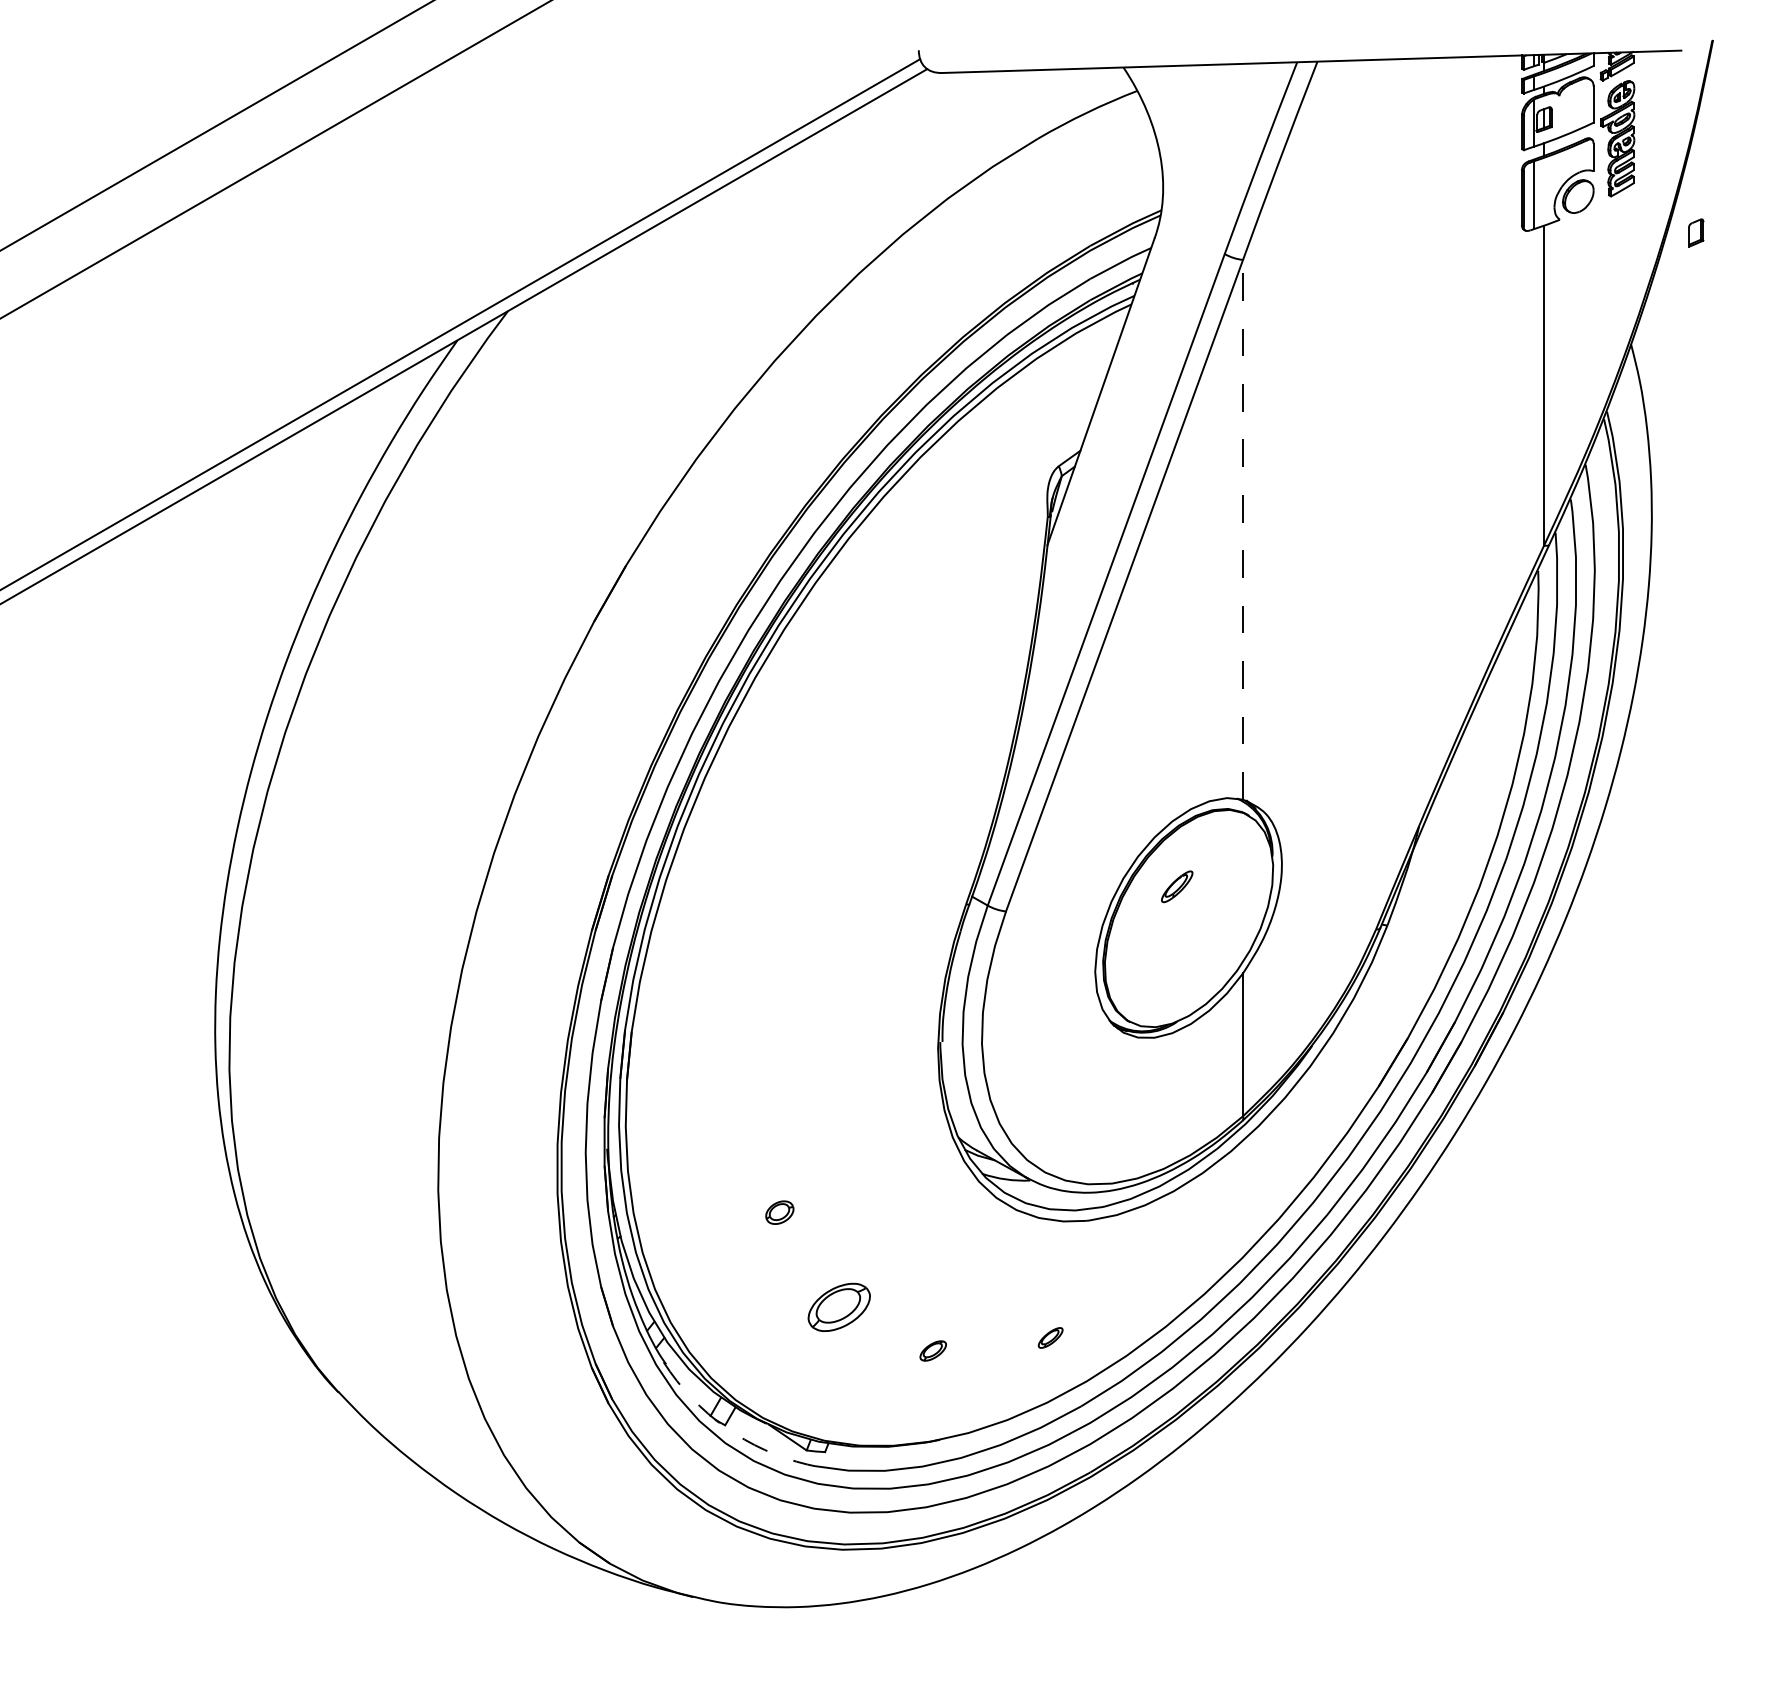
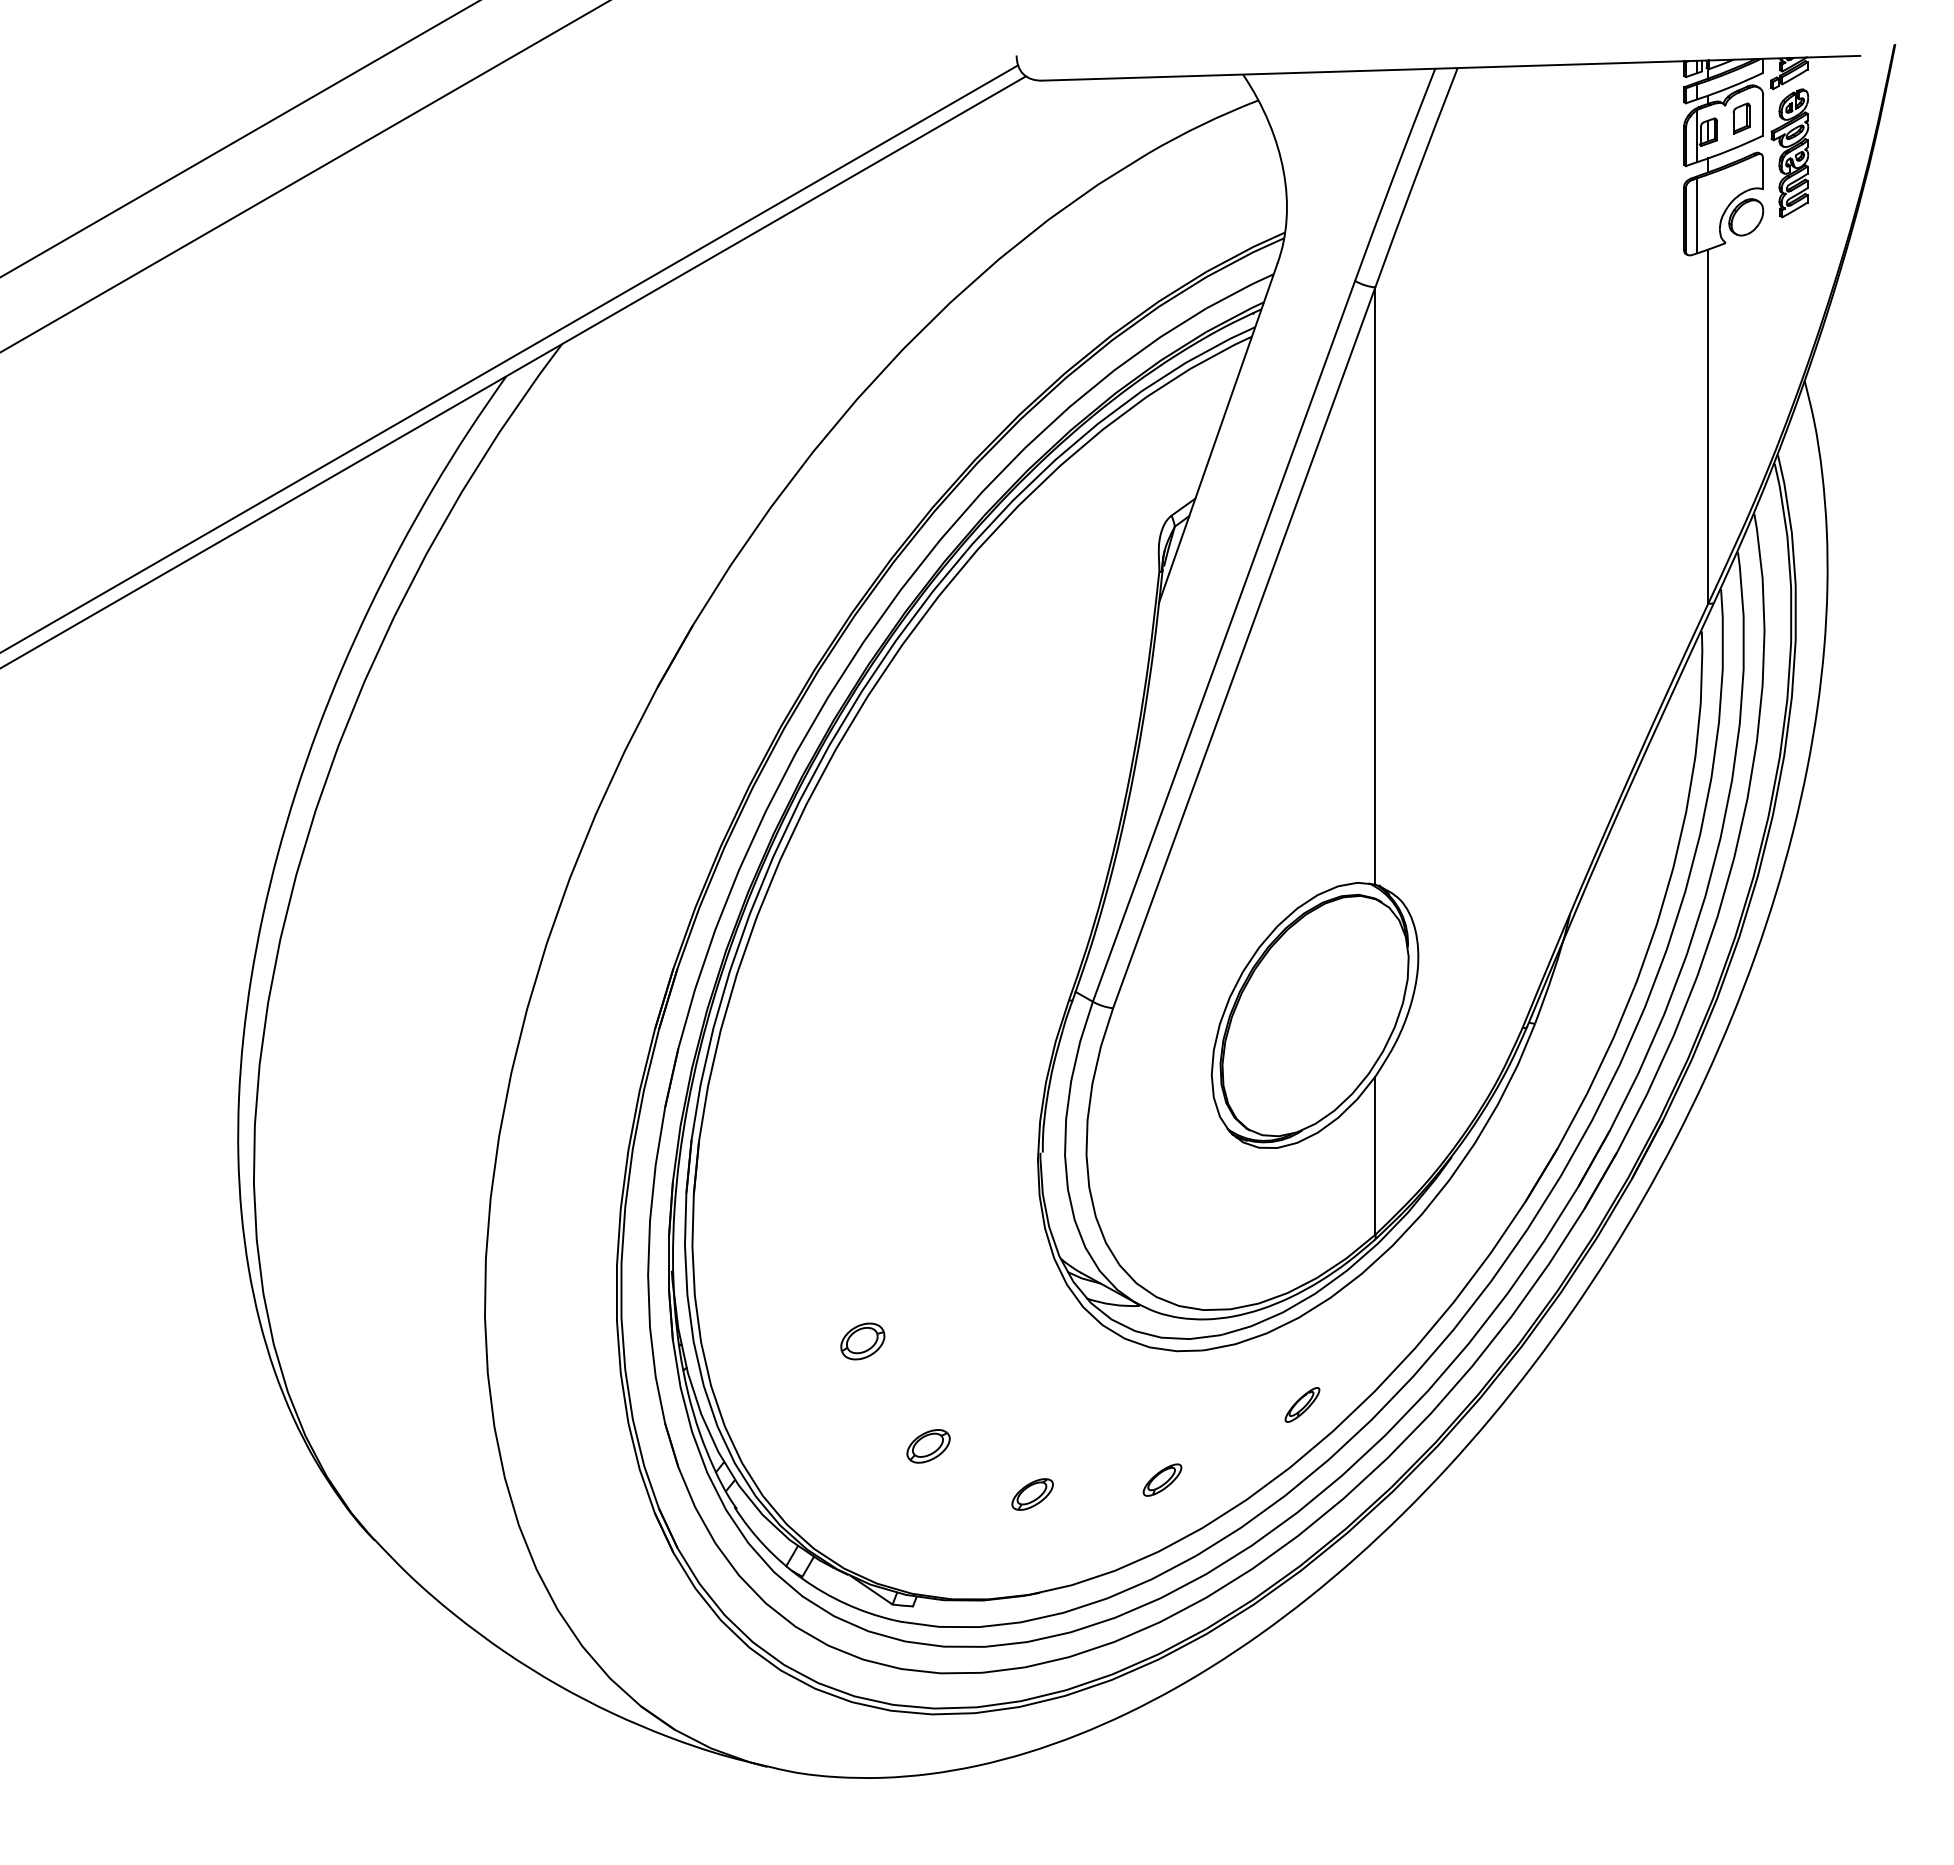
part: (1696, 232) -> (1741, 118), moved
line: (1243, 530) -> (1375, 586), dashed -> solid
part: (1177, 886) -> (1302, 1404), moved
part: (779, 1212) -> (862, 1341), size x1.43
part: (839, 1307) -> (928, 1446), size x0.62
part: (1050, 1337) -> (1162, 1479), size x1.43
part: (933, 1350) -> (1032, 1494), size x1.43
arc: (725, 1427) -> (802, 1579), dashed -> solid

